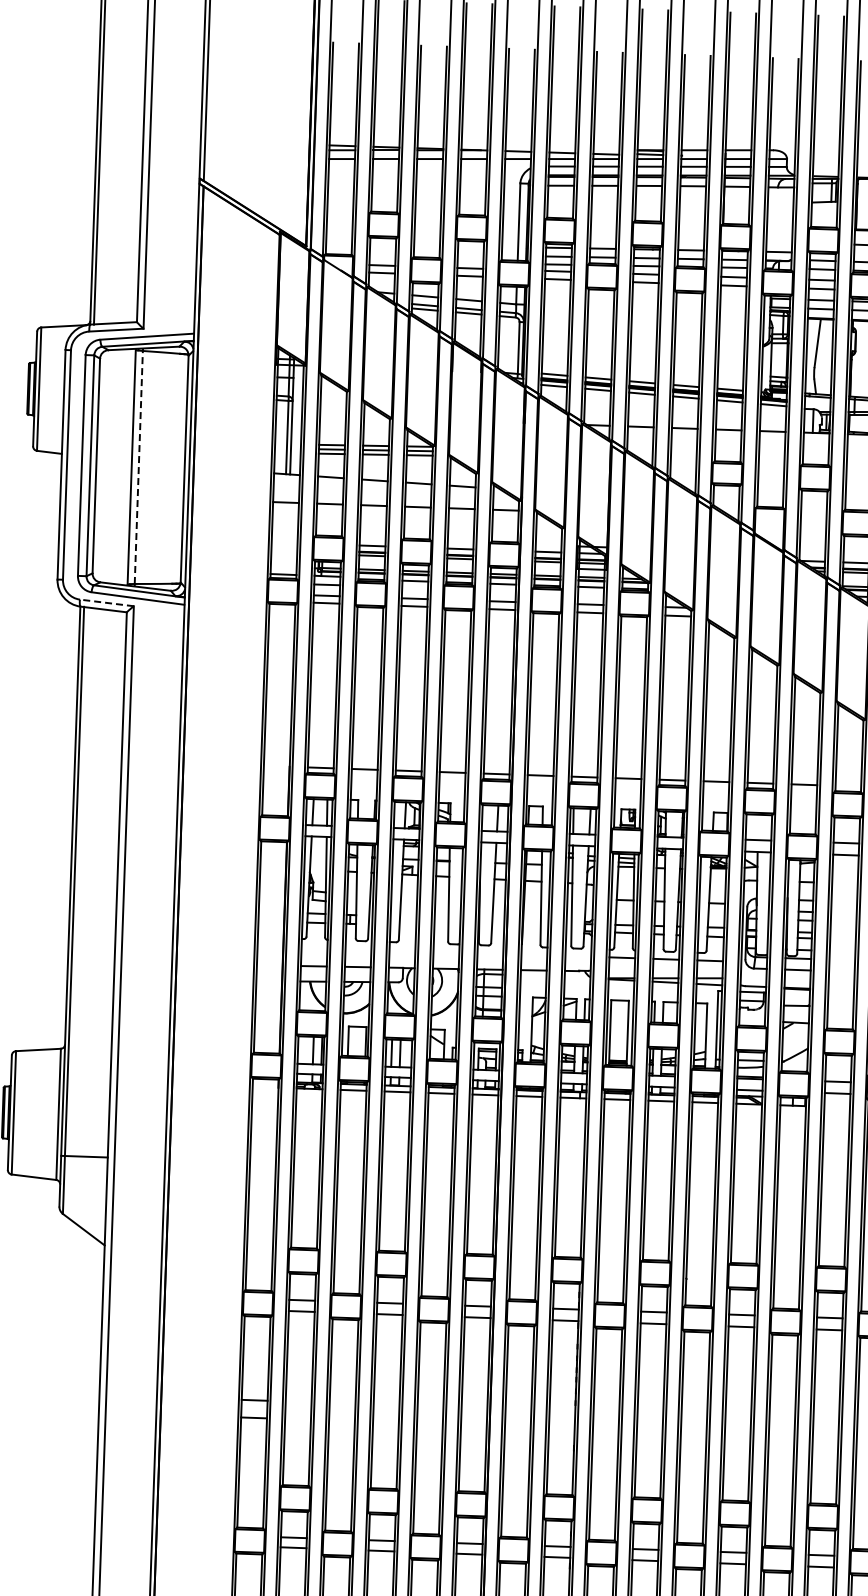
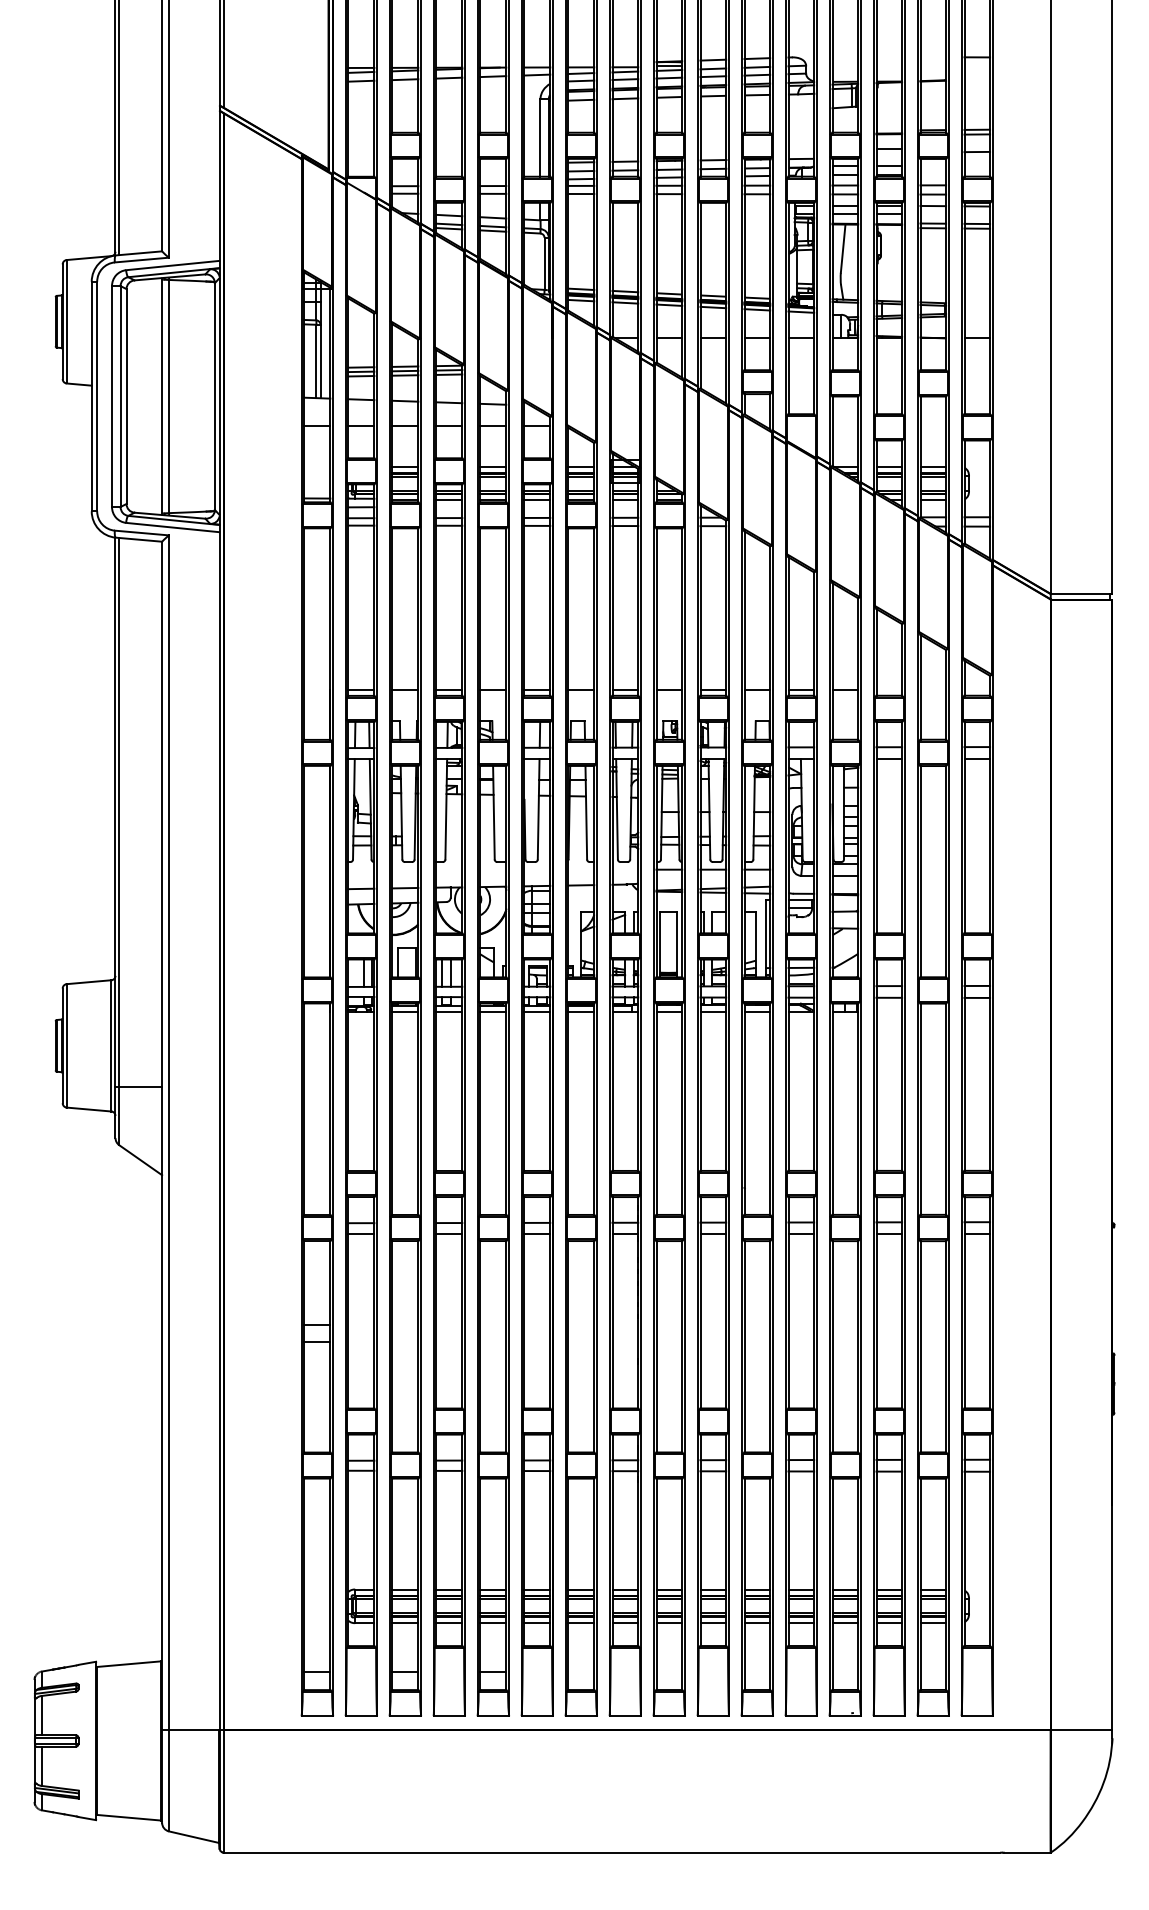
line: (139, 467) -> (169, 396), dashed -> solid
line: (106, 602) -> (141, 532), dashed -> solid

